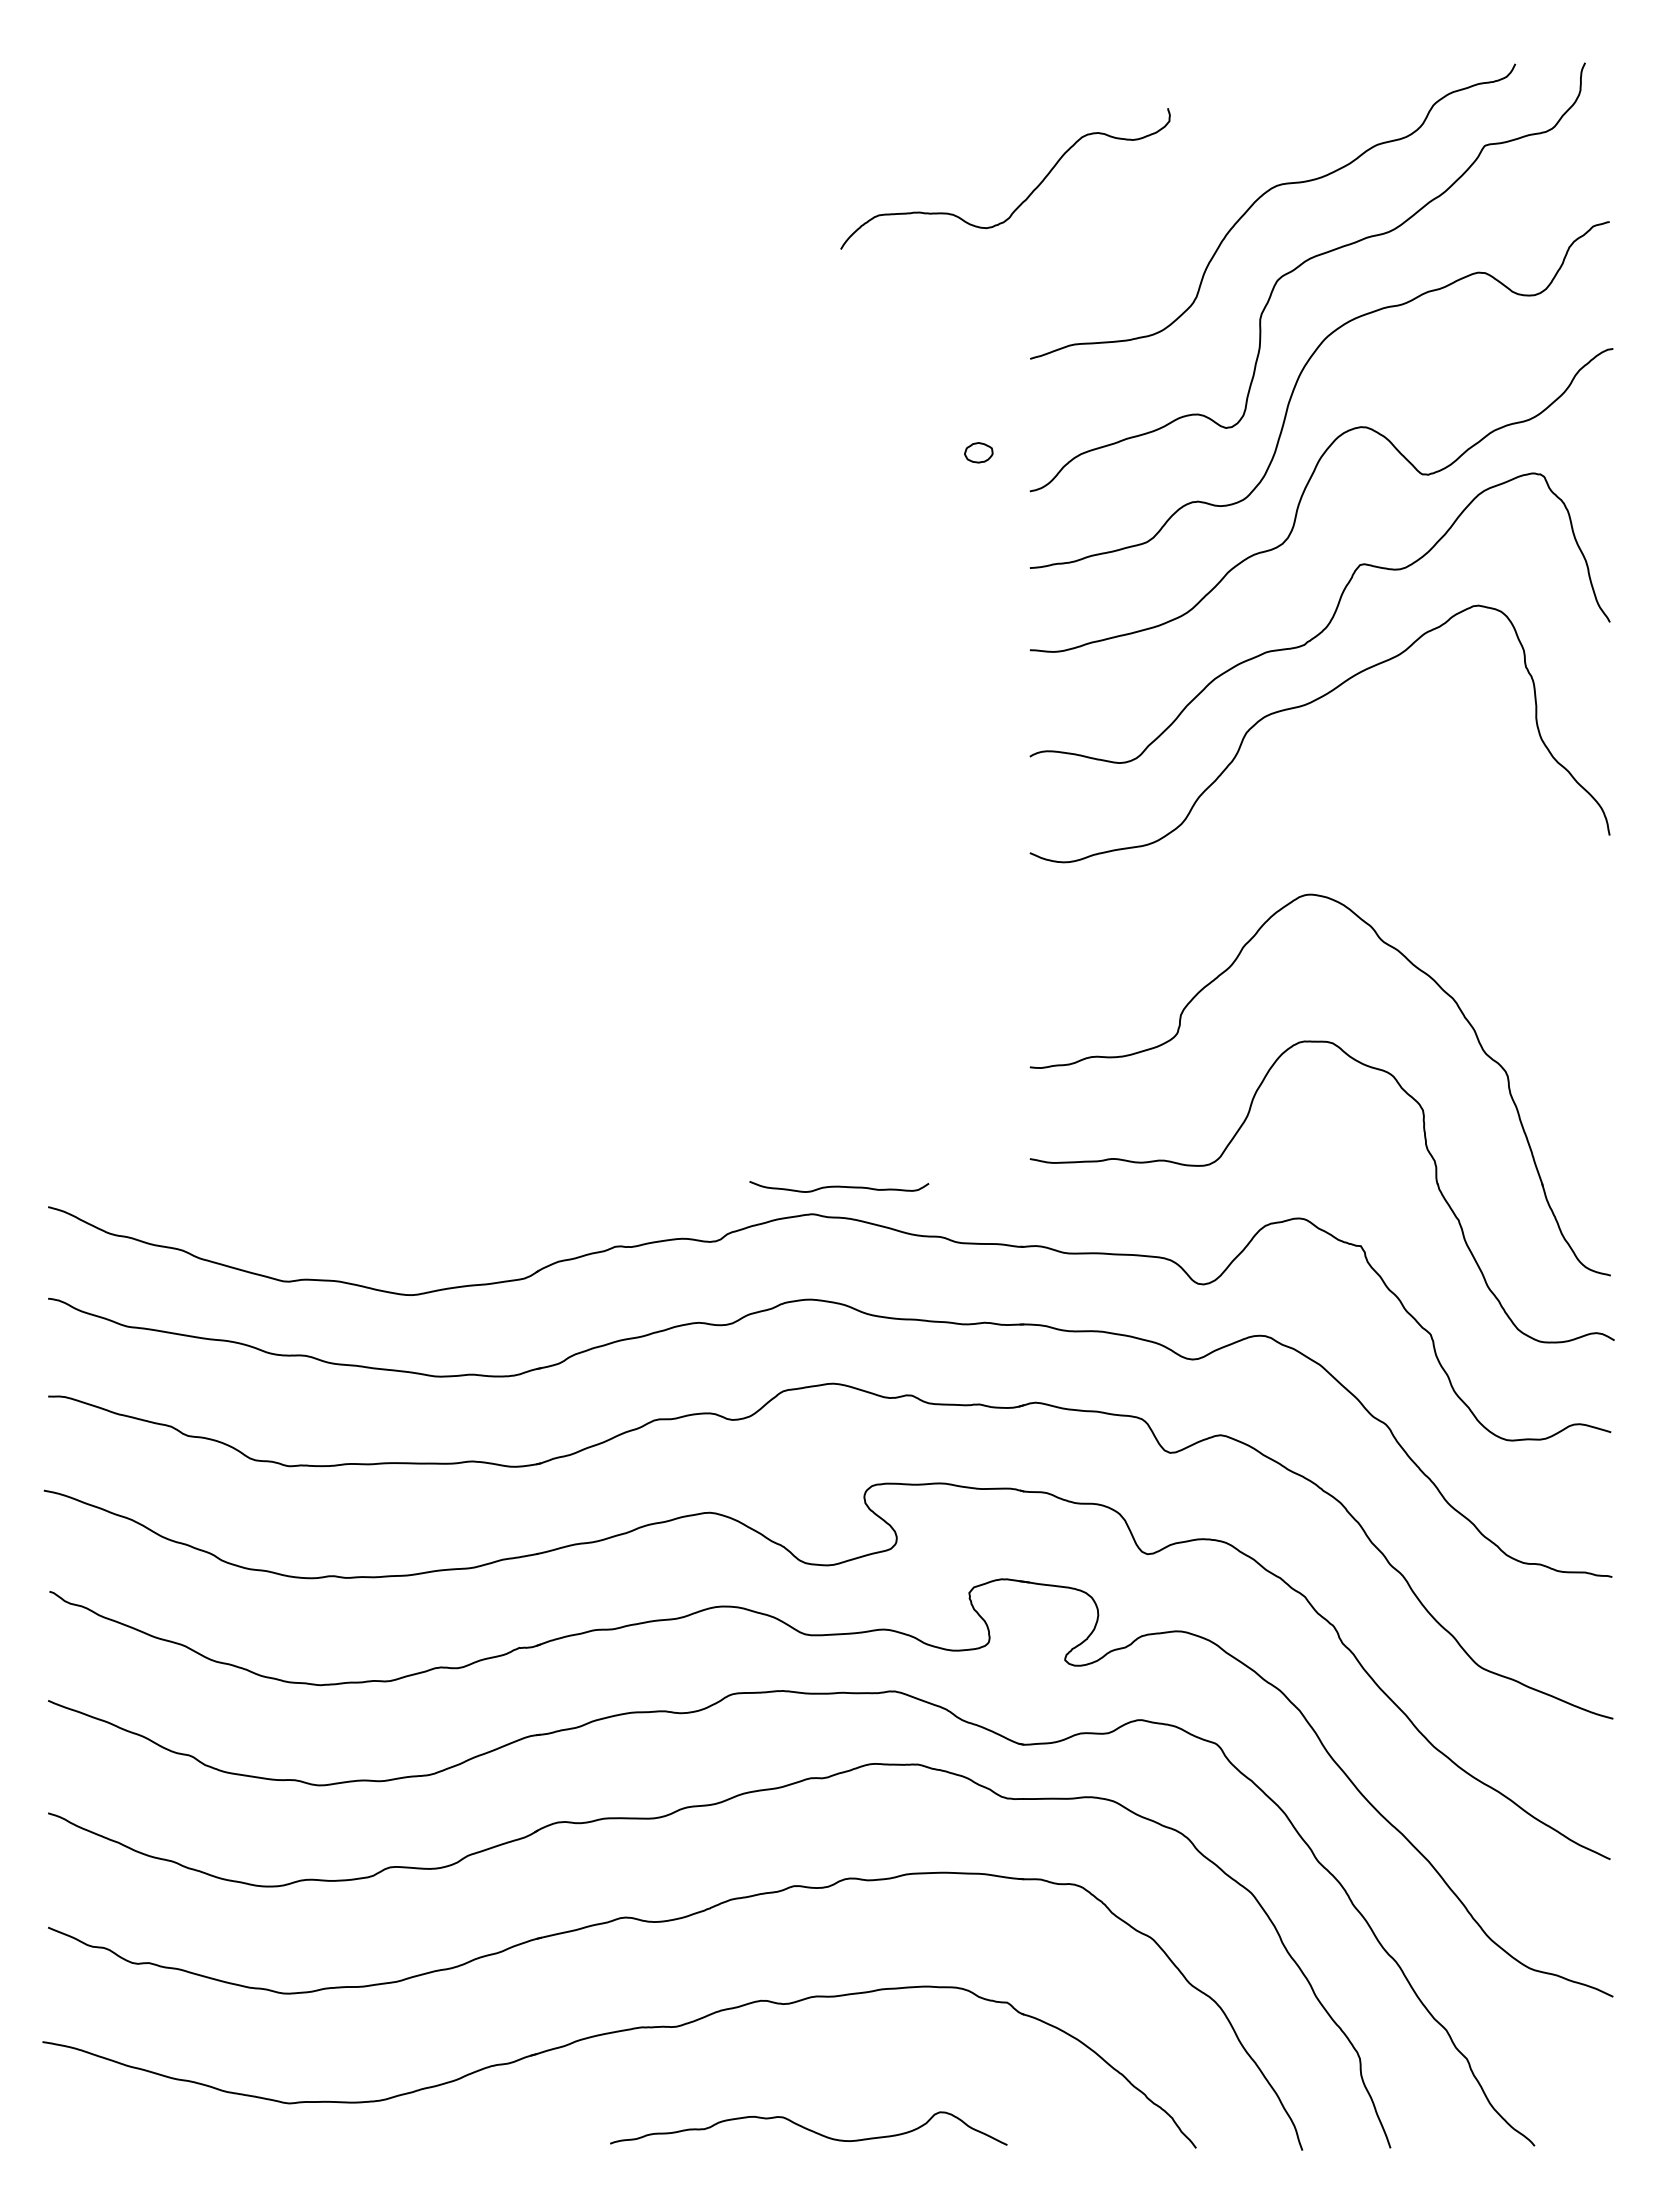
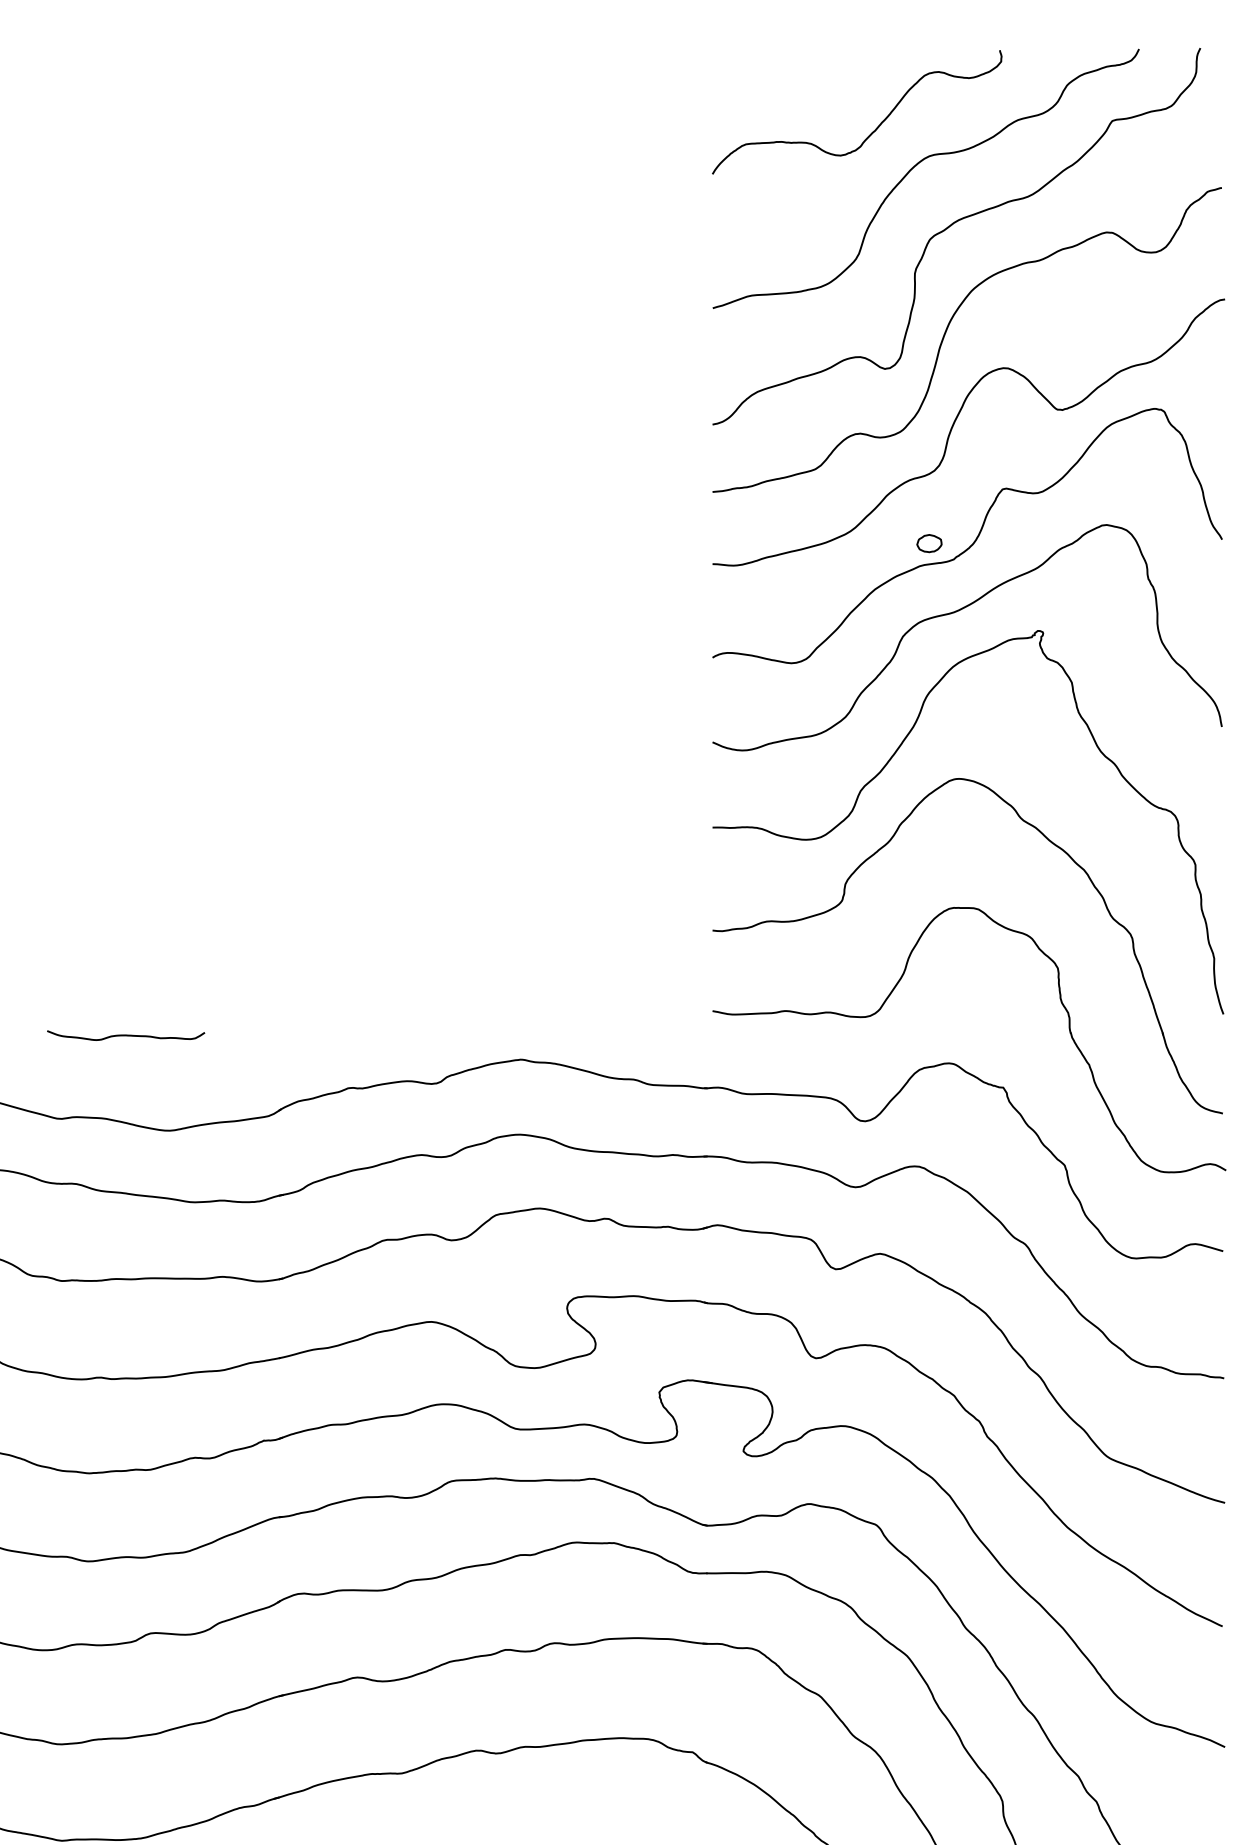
curve: (1025, 198) -> (874, 129), moved
part: (978, 452) -> (929, 543), moved
curve: (1230, 876) -> (888, 762), added
curve: (839, 1186) -> (126, 1035), moved

